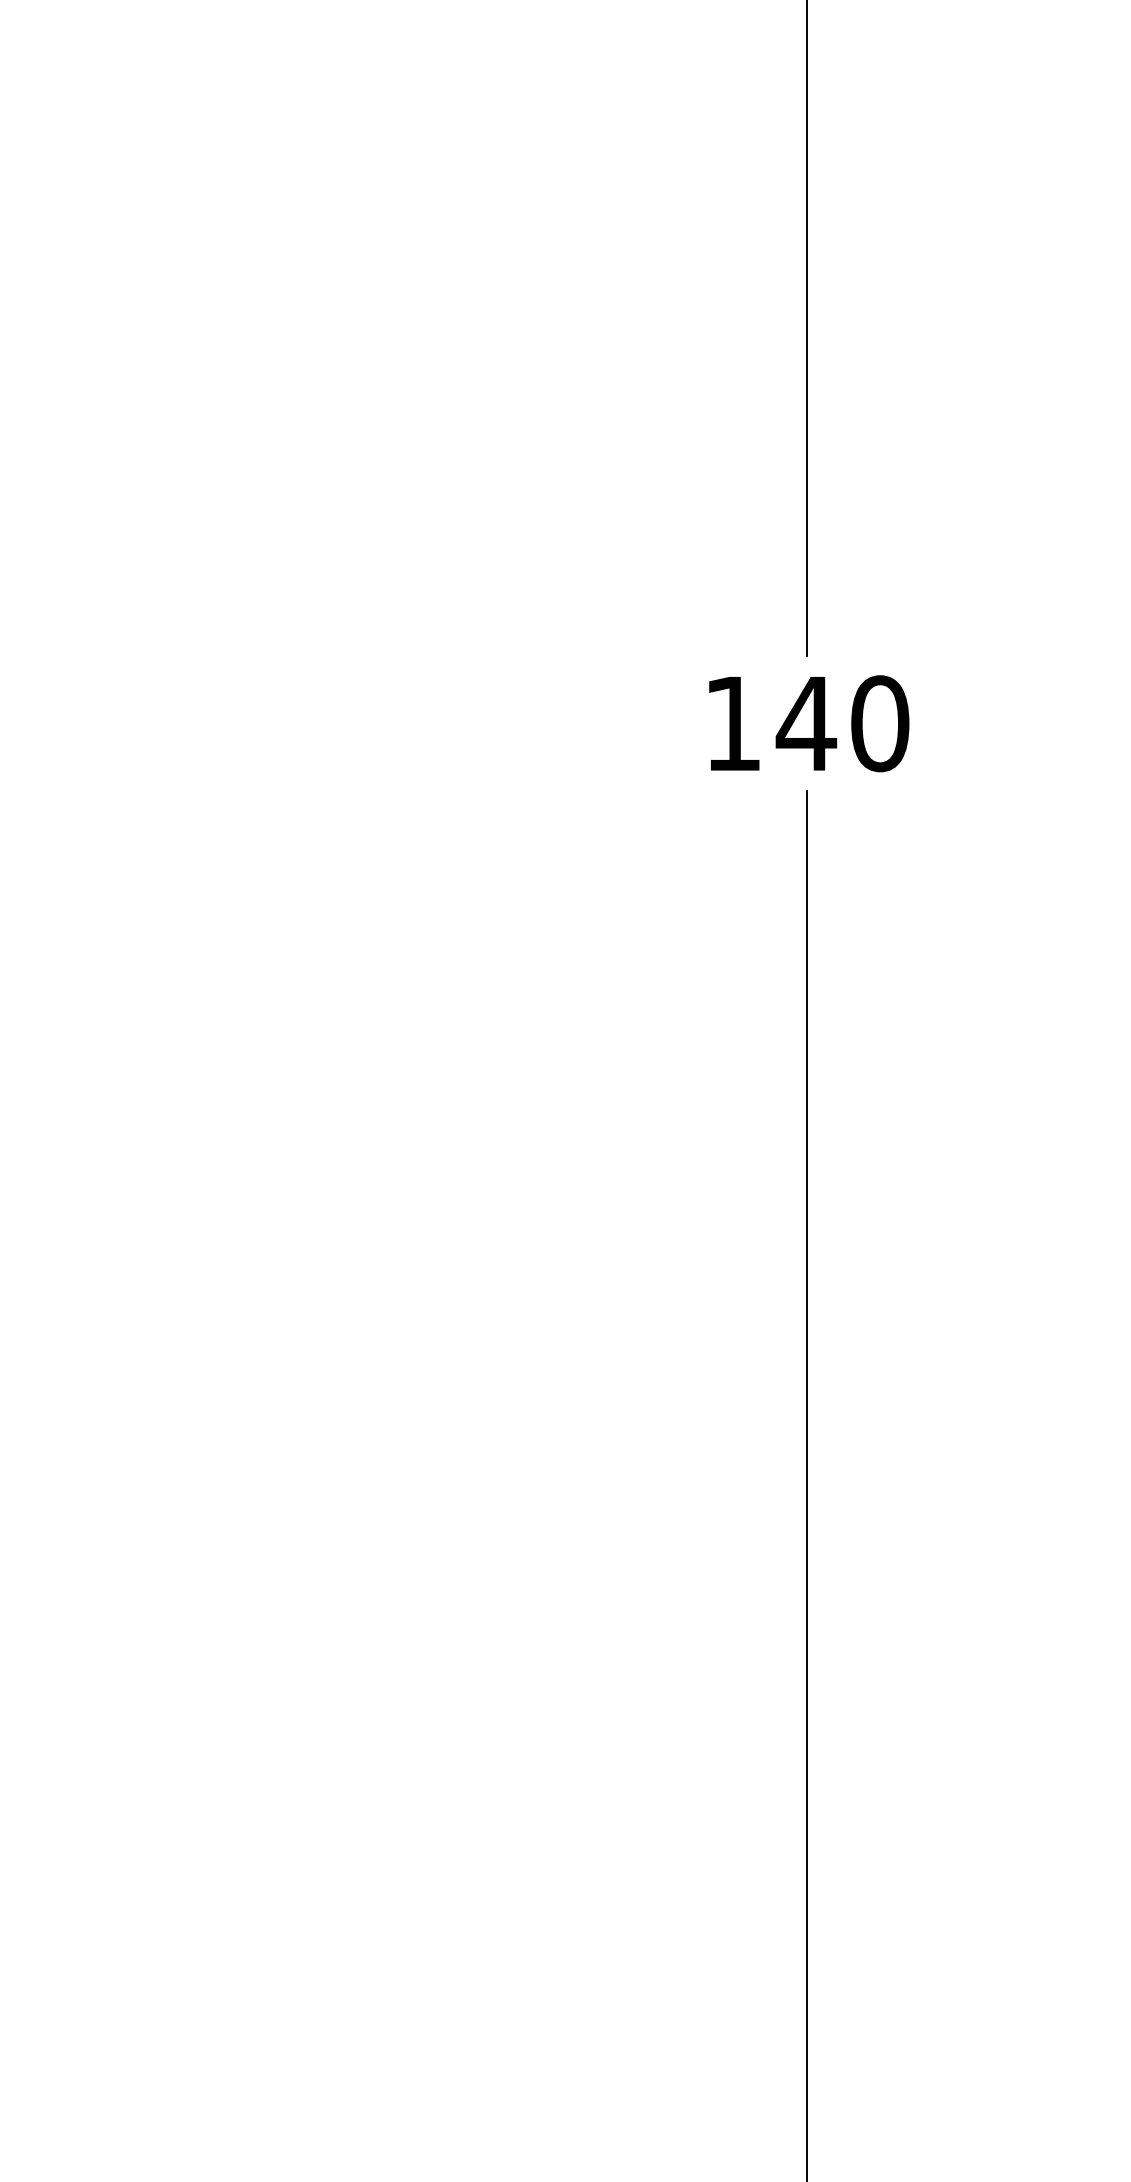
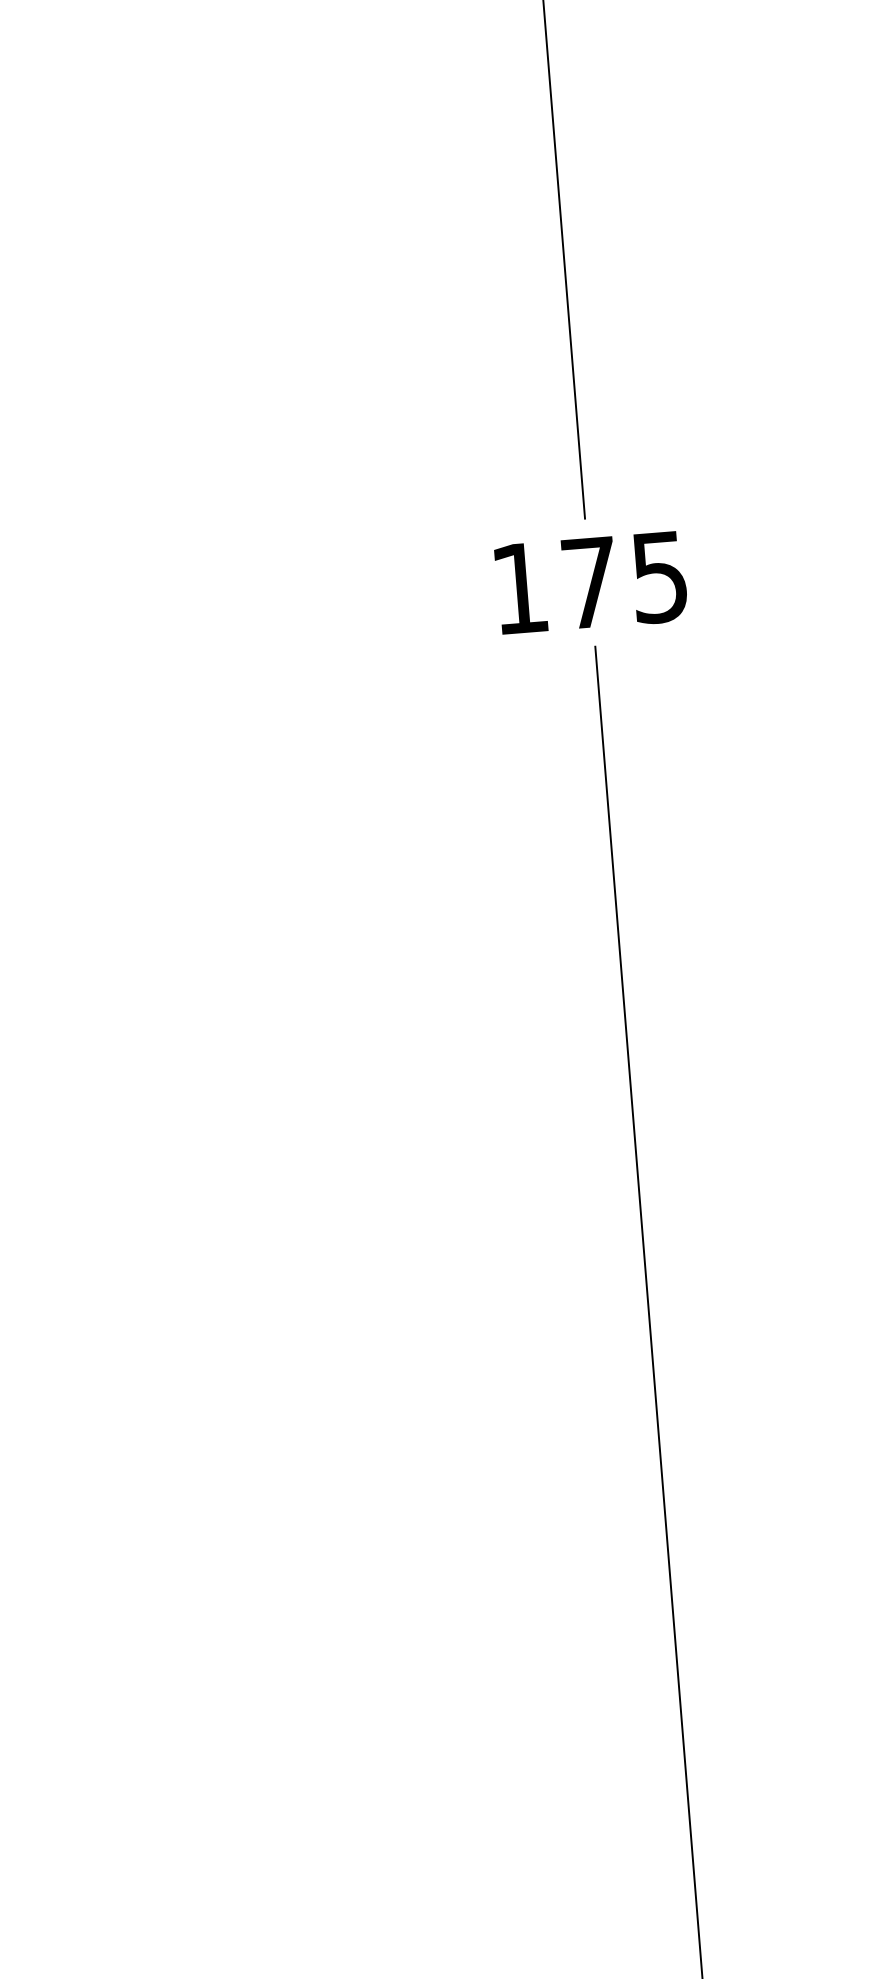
text: (842, 723) -> (624, 579), 140 -> 175

